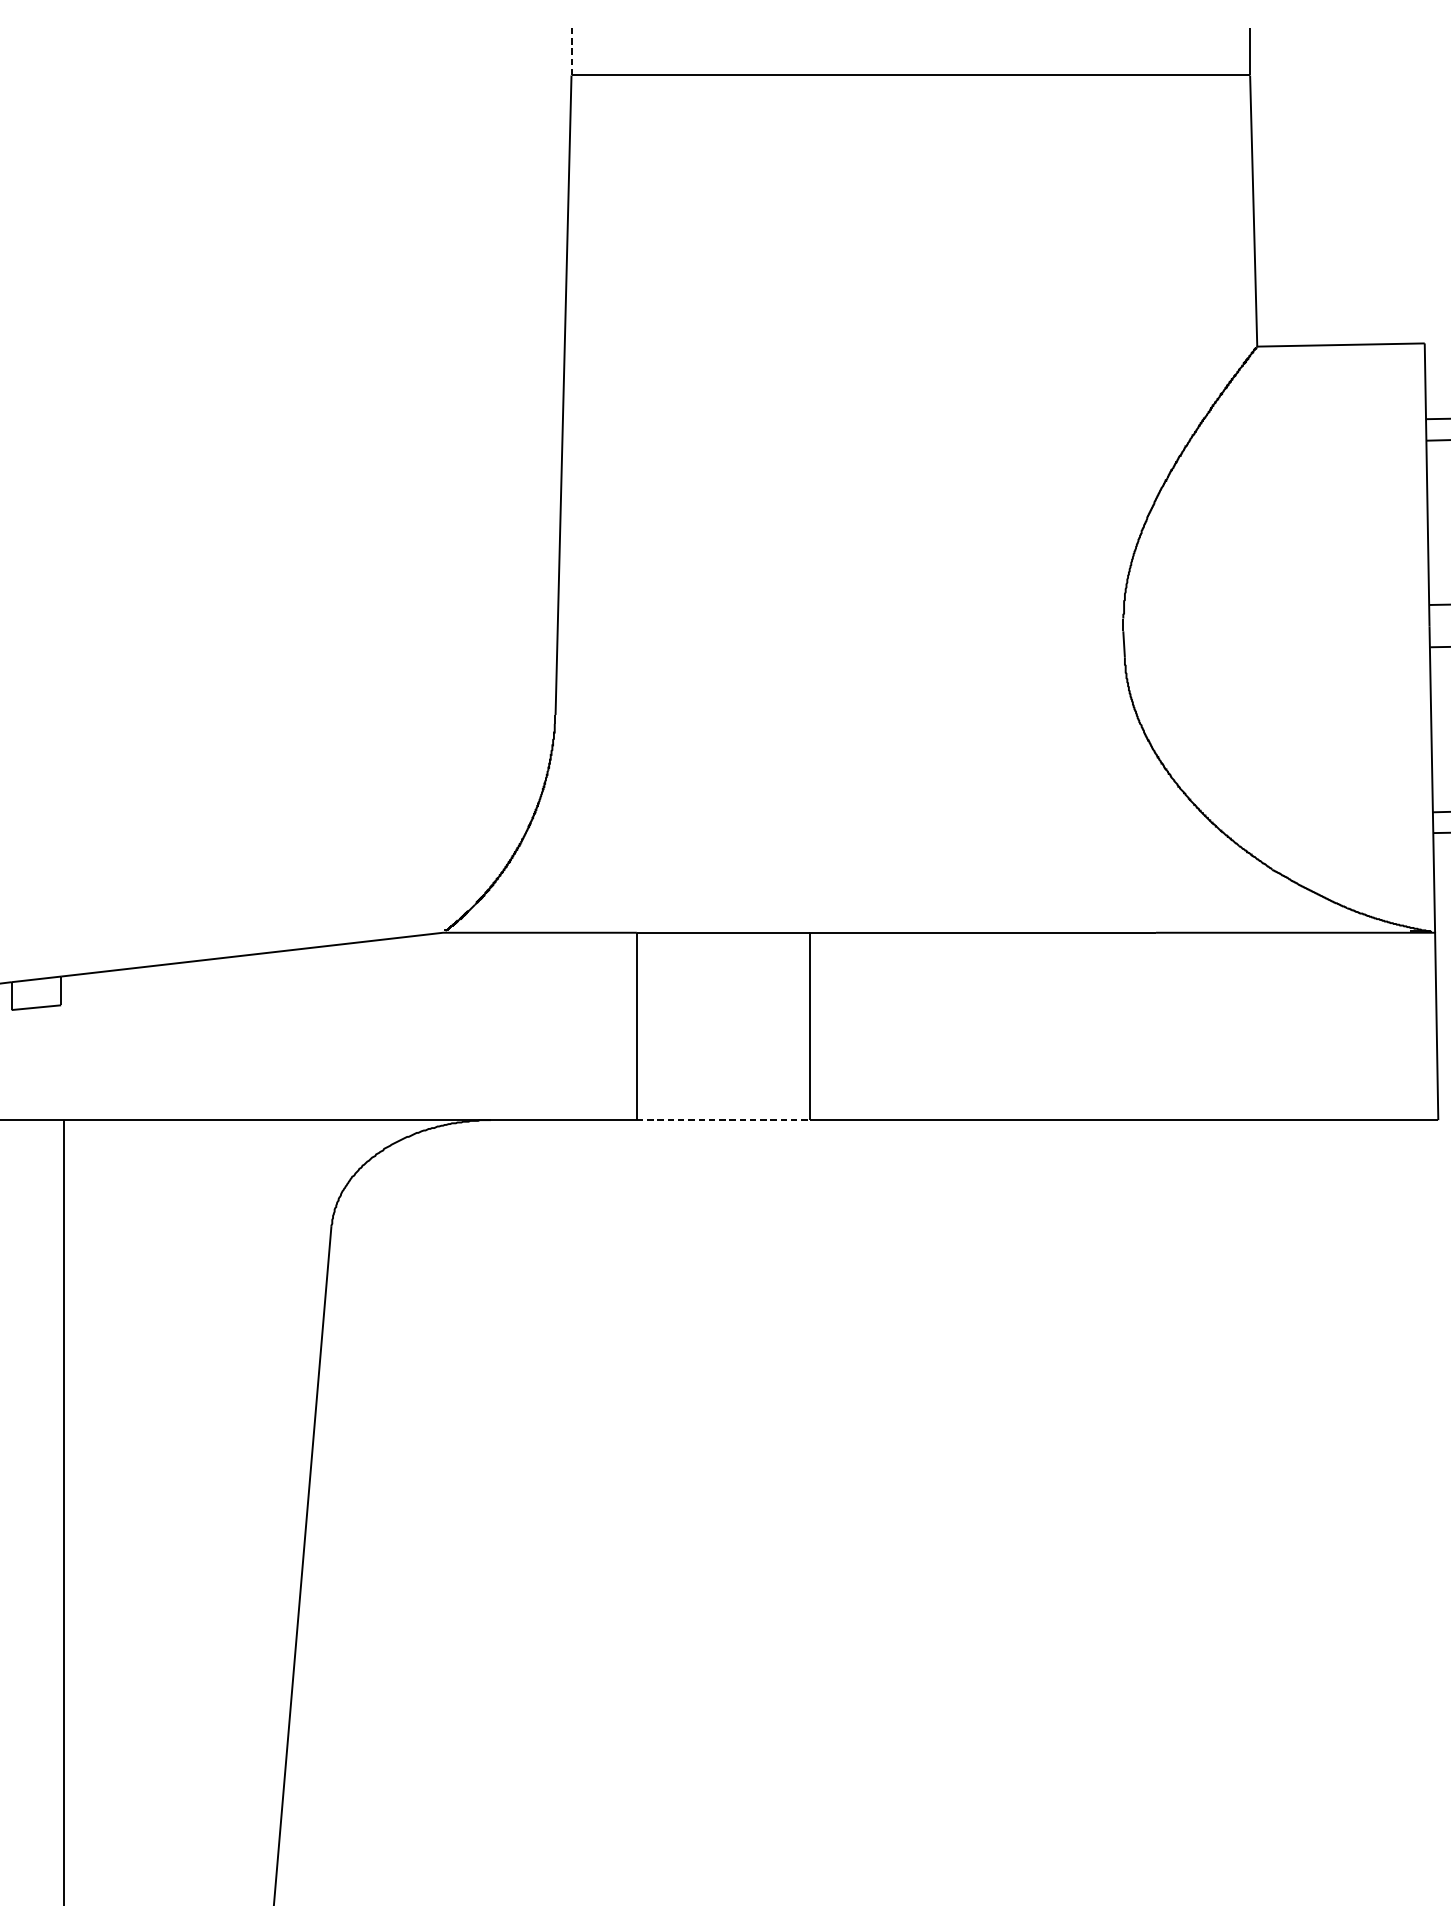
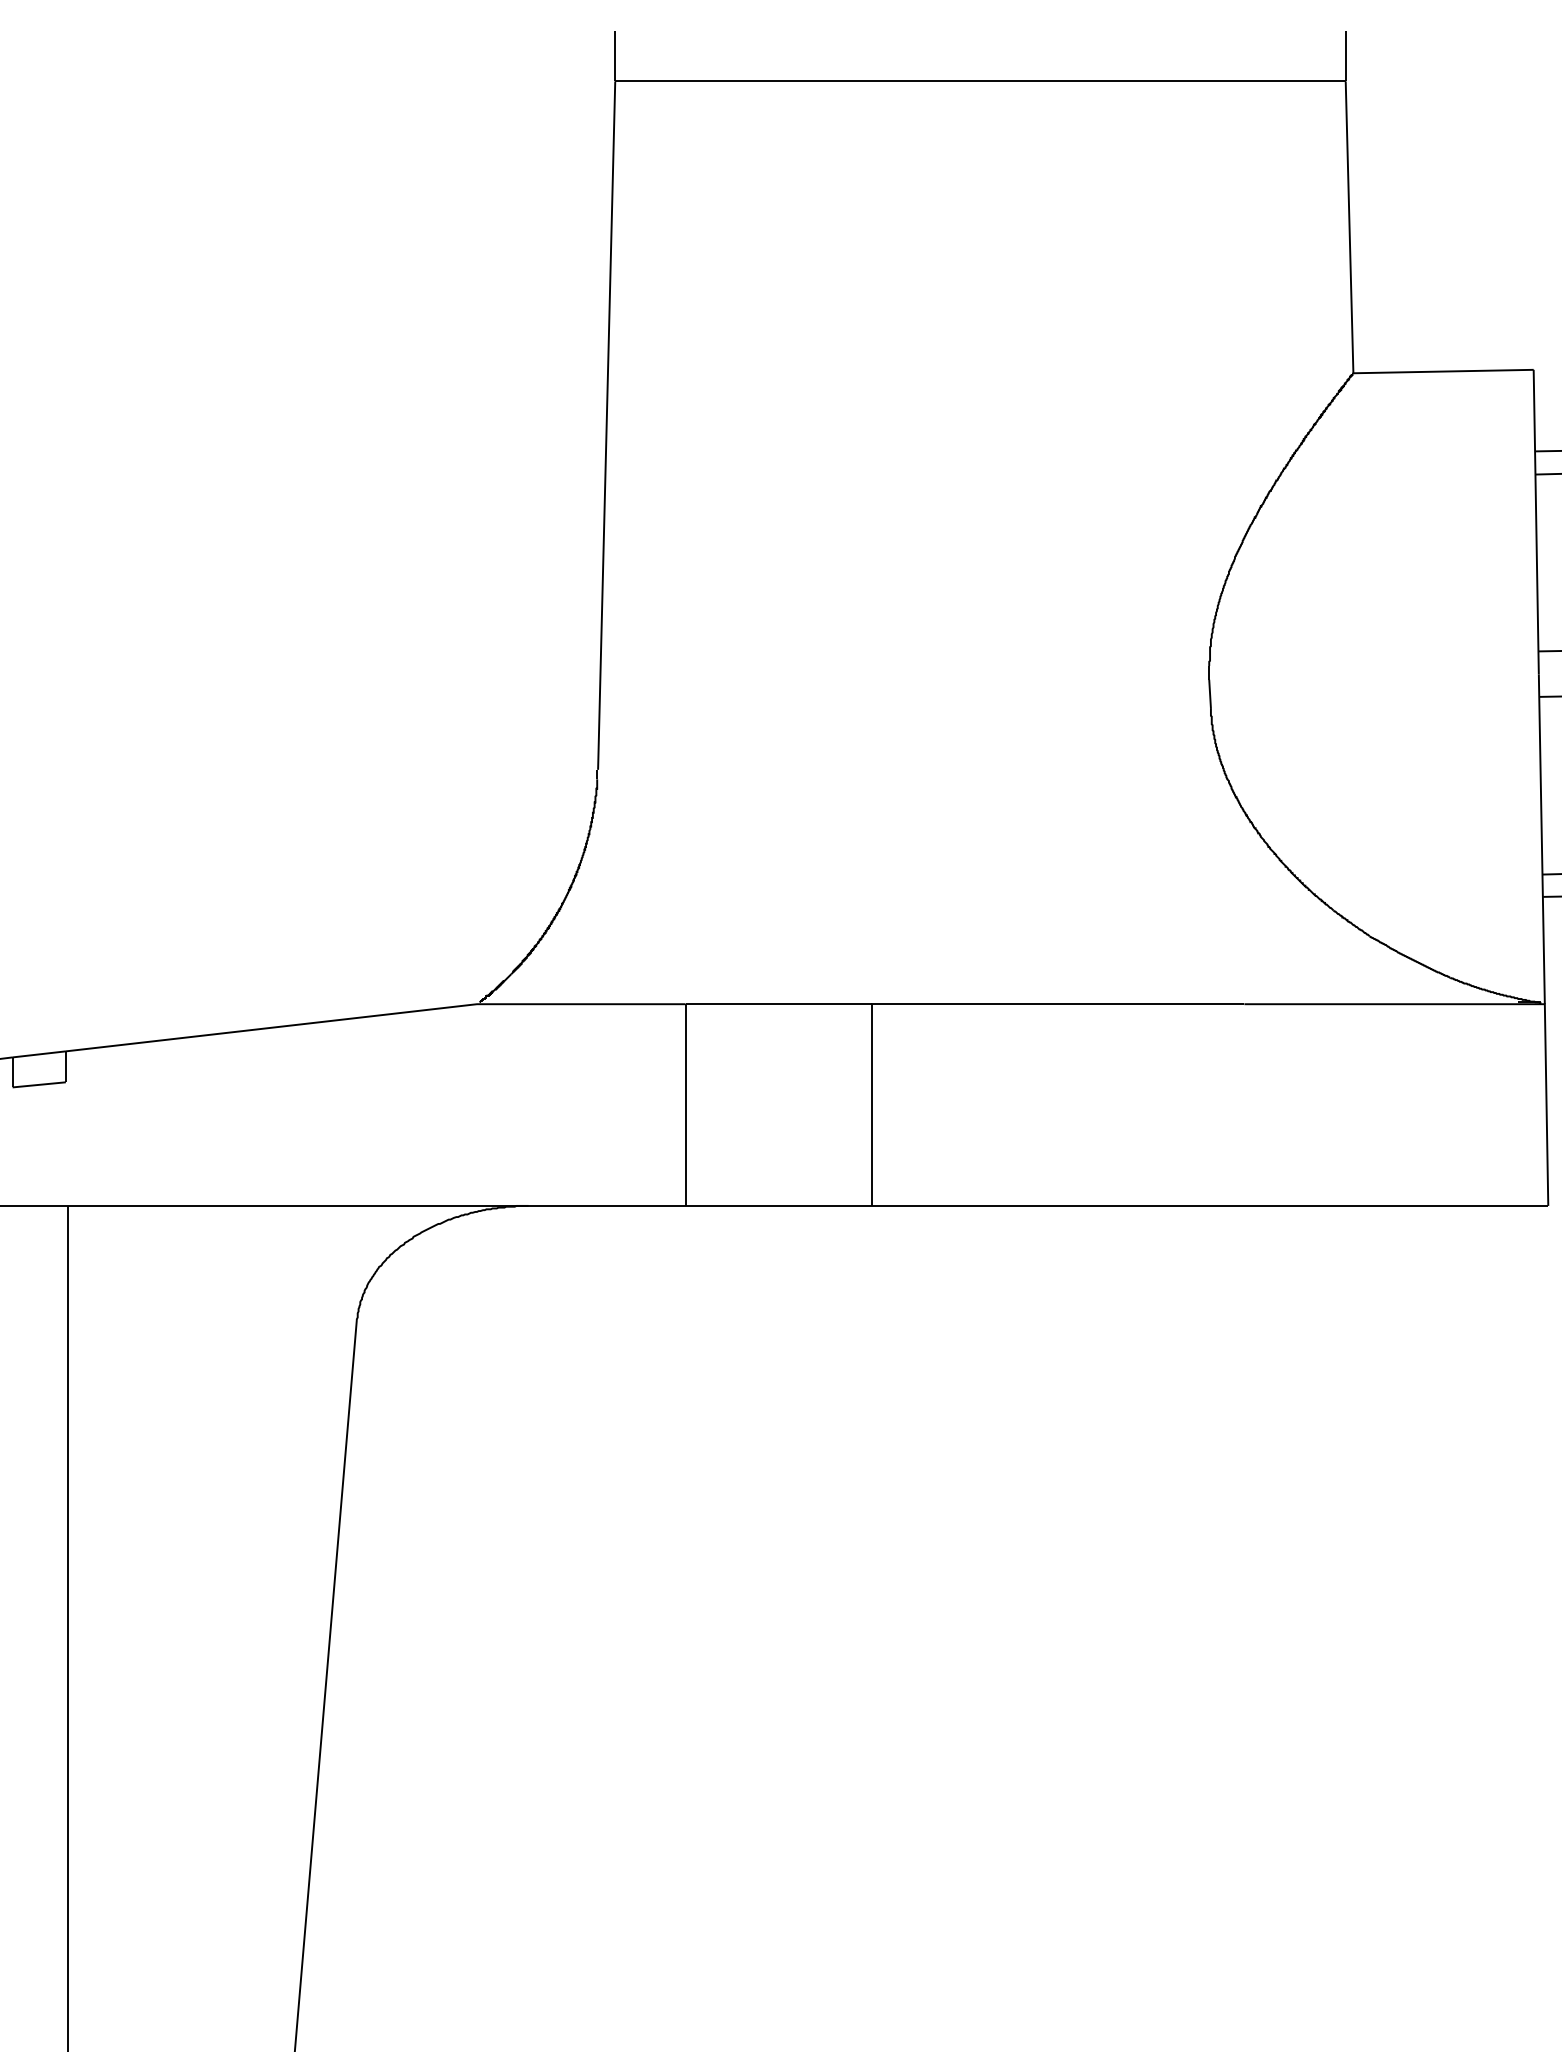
line: (571, 51) -> (615, 55), dashed -> solid
line: (724, 1119) -> (779, 1205), dashed -> solid

